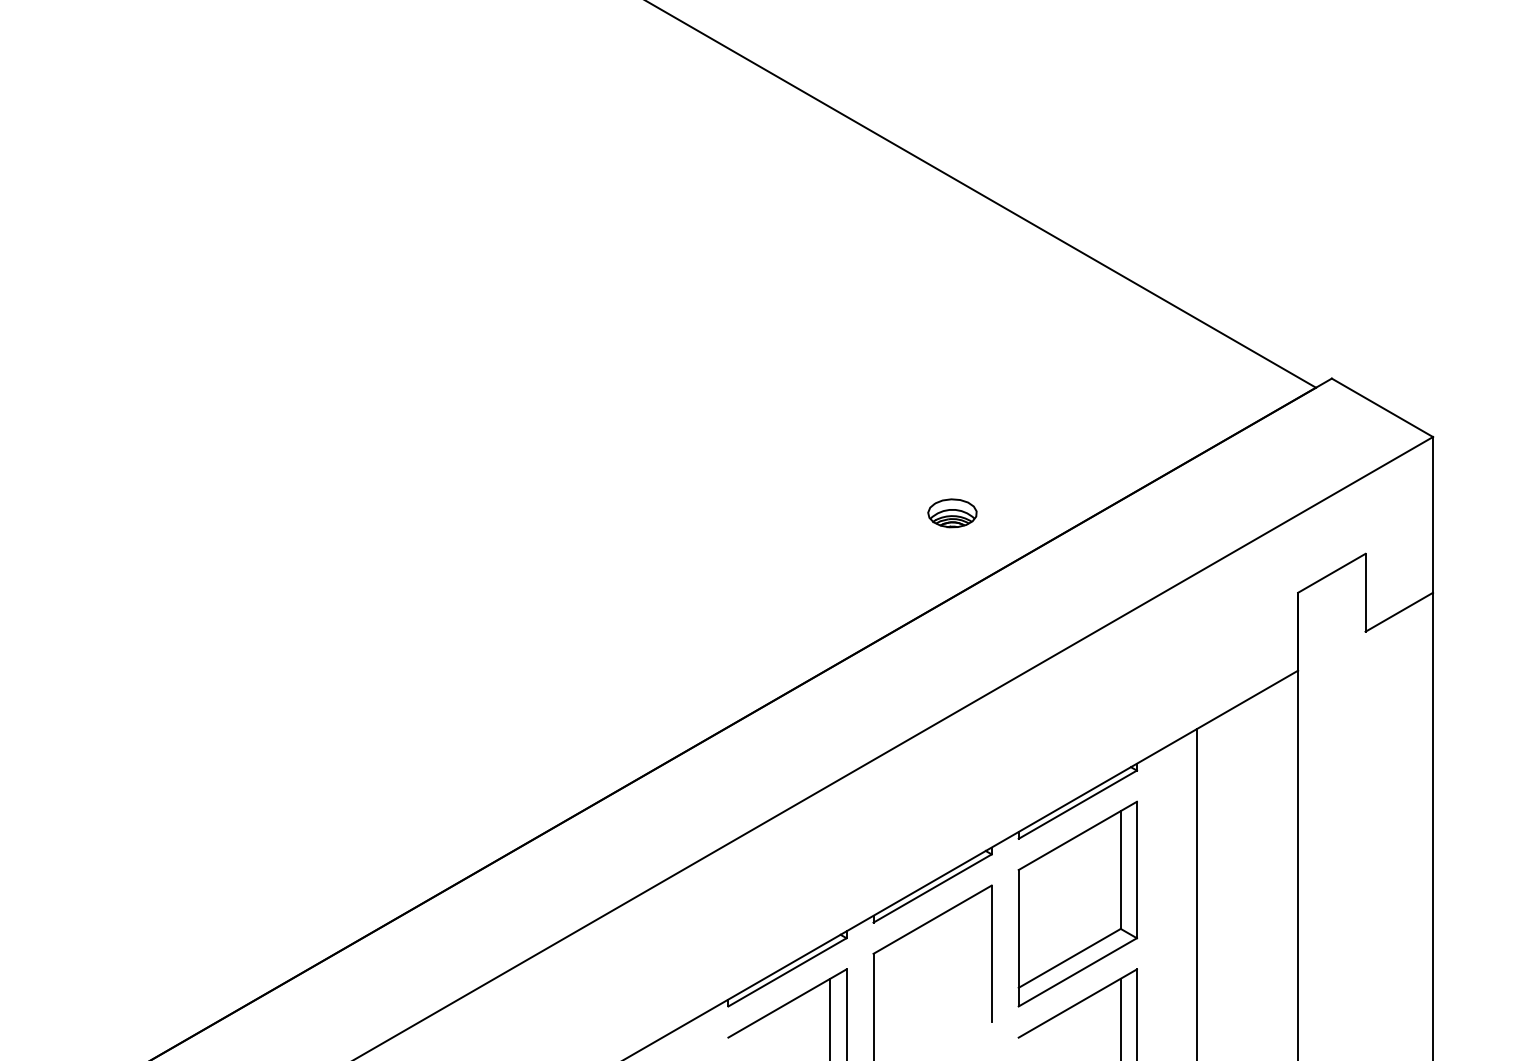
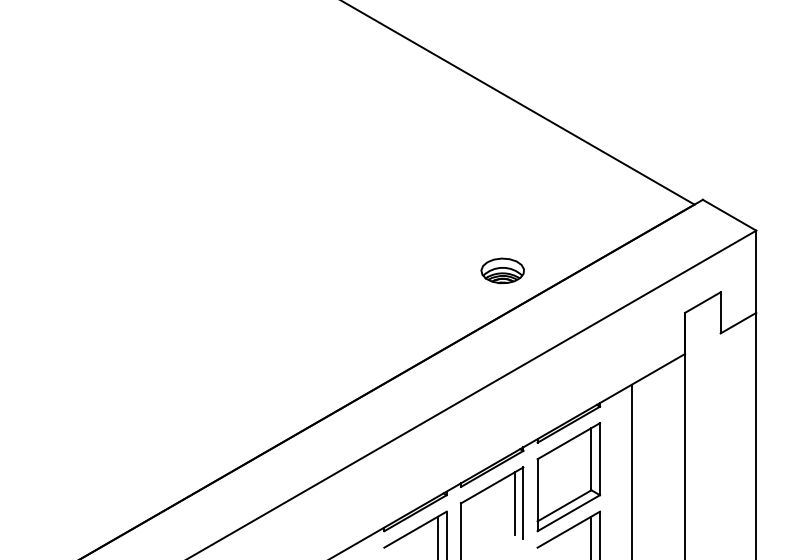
part: (952, 512) -> (502, 270), size x1.67
line: (974, 953) -> (514, 503), added

